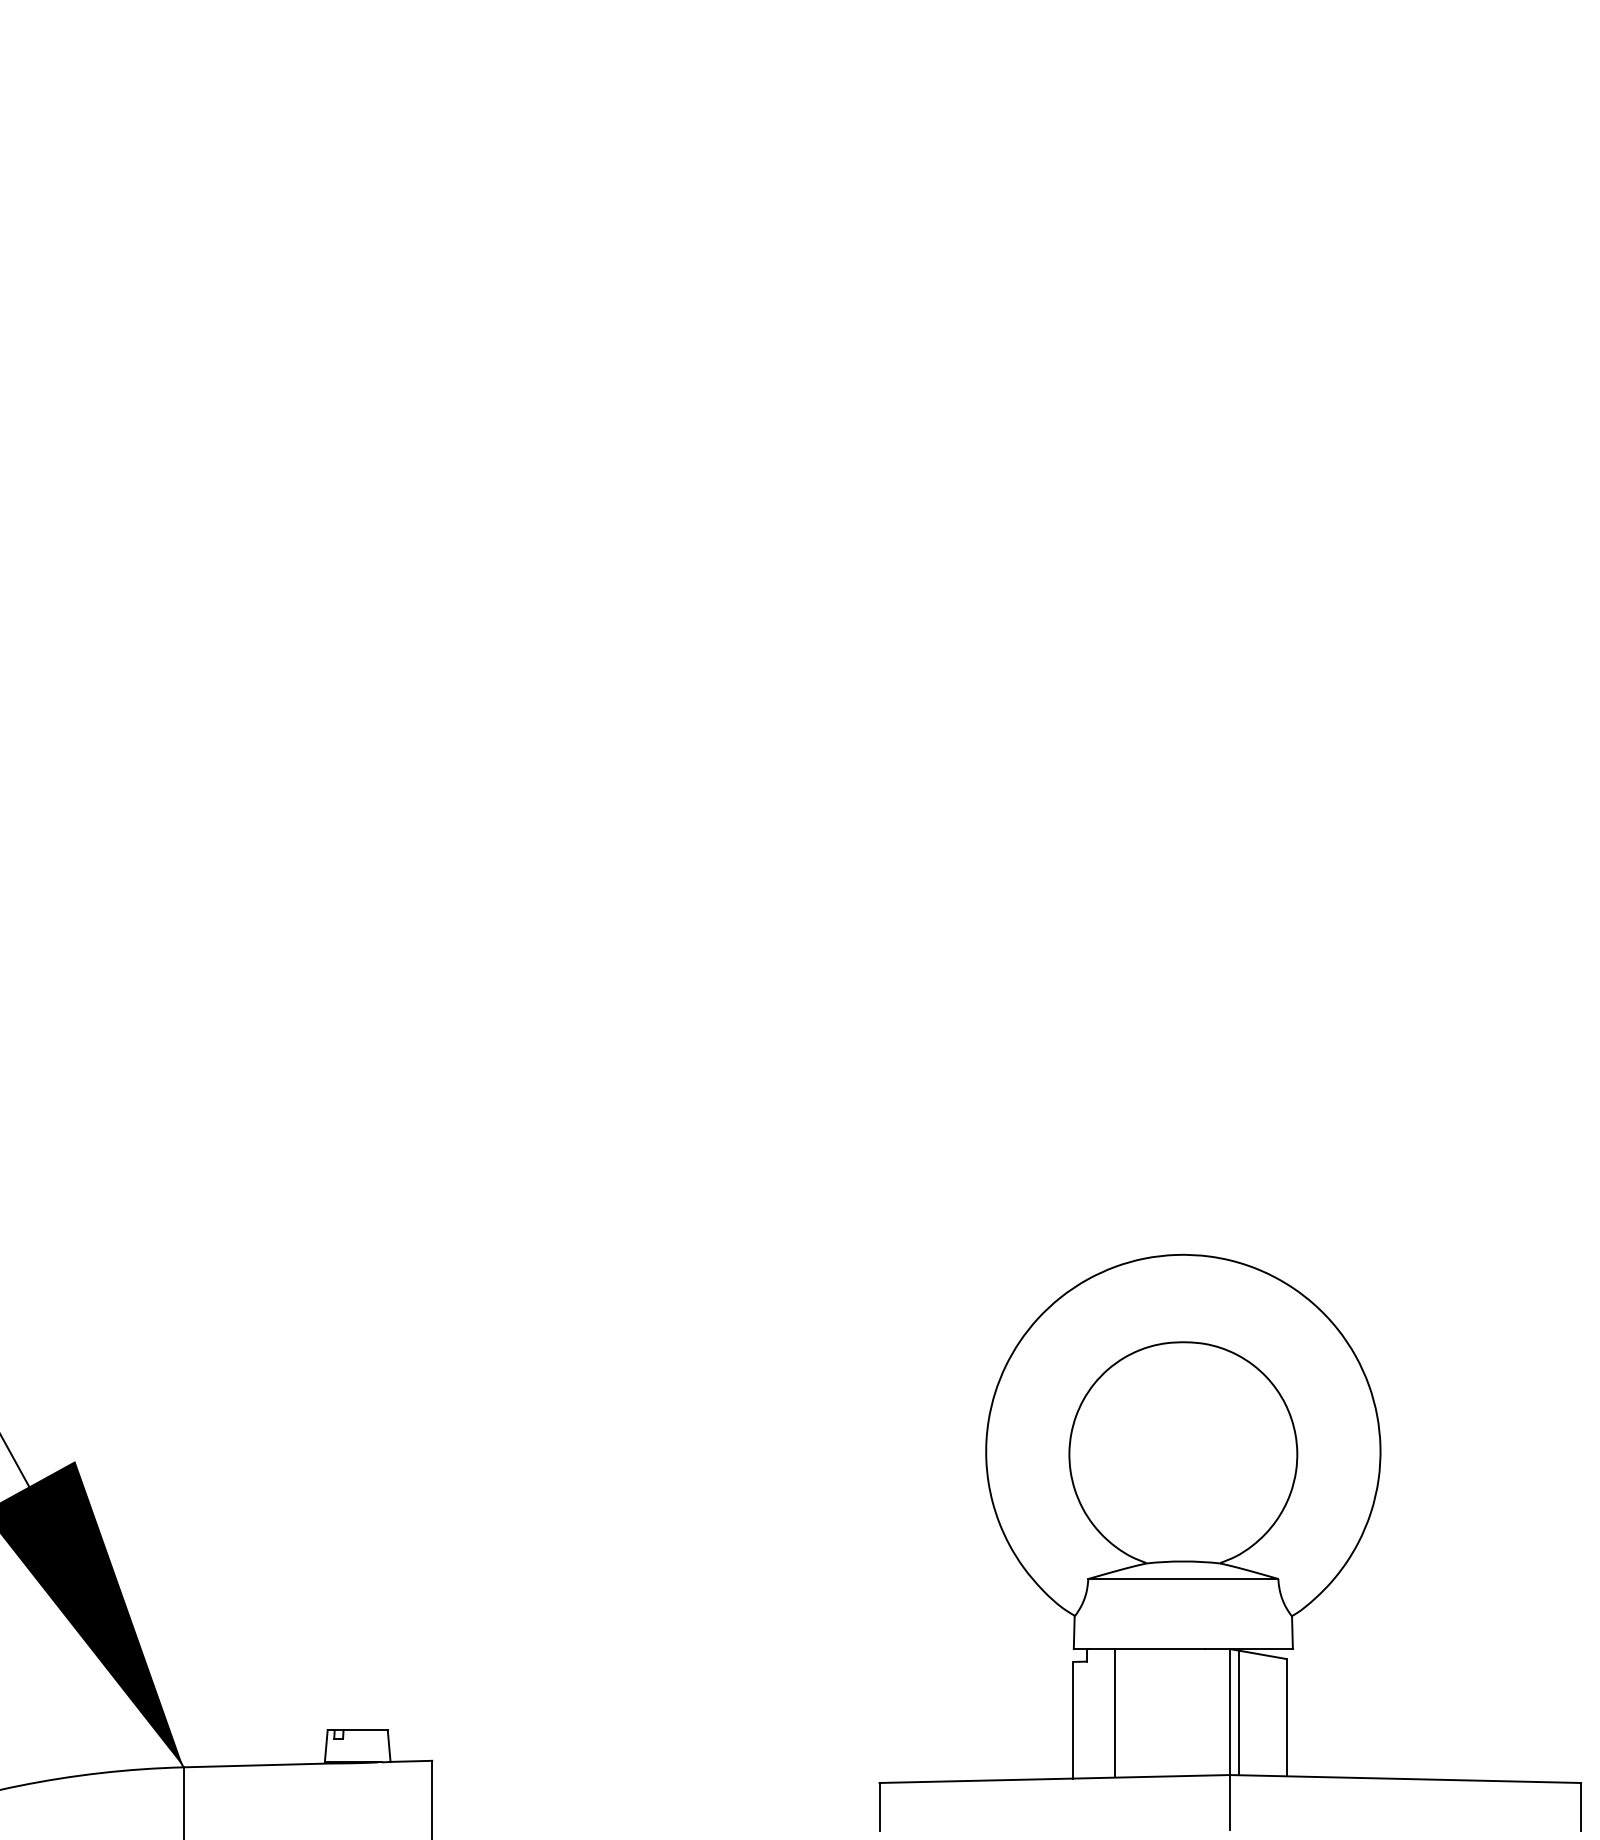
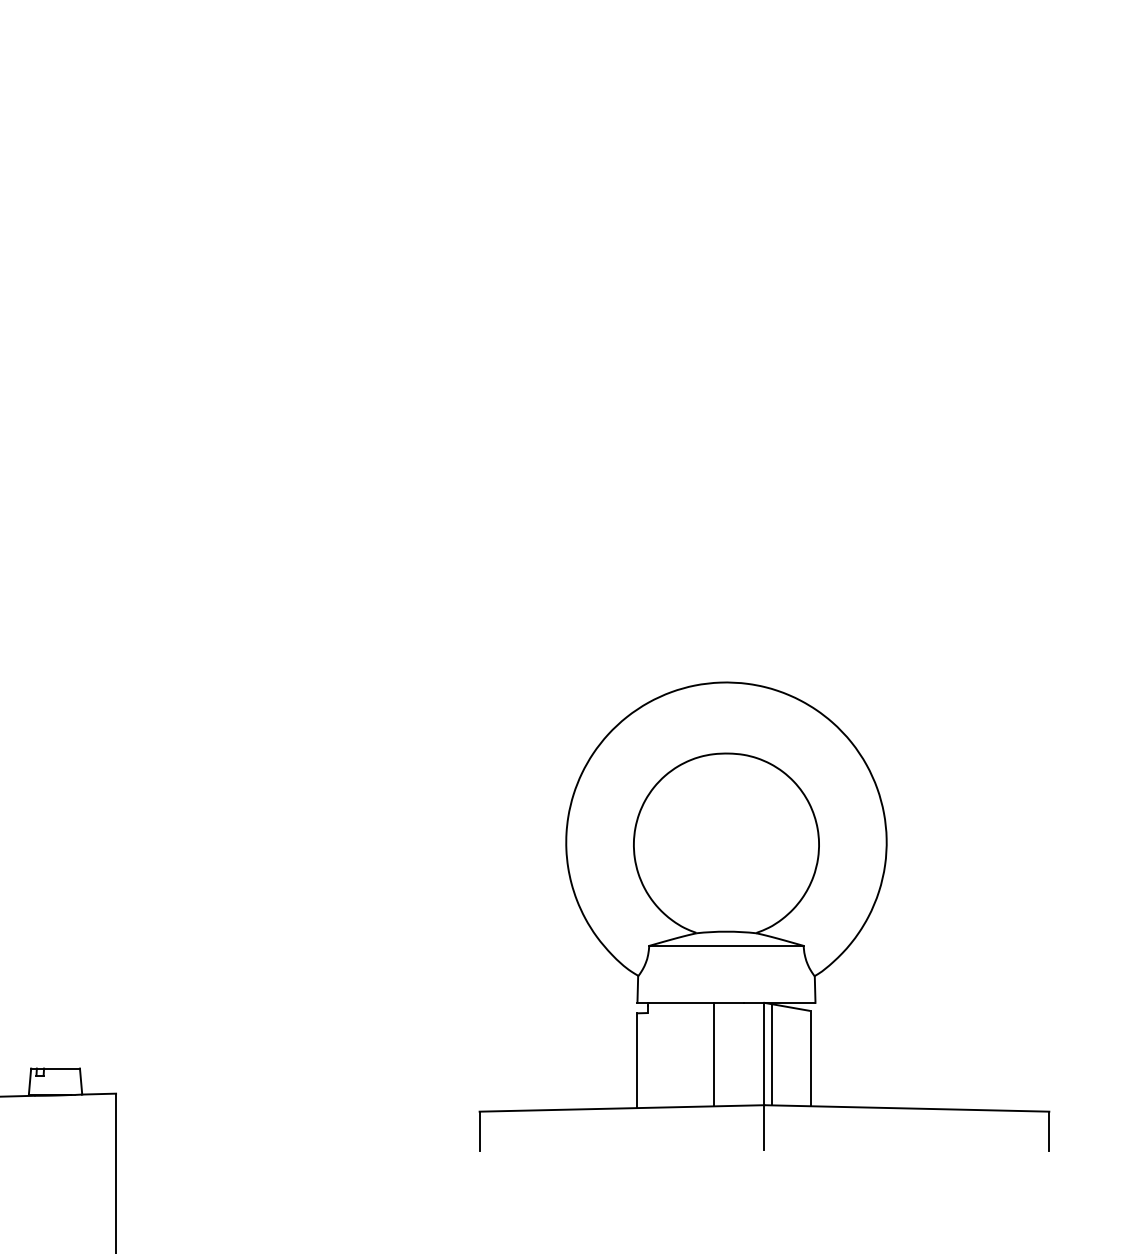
line: (1115, 1712) -> (714, 1054), moved

